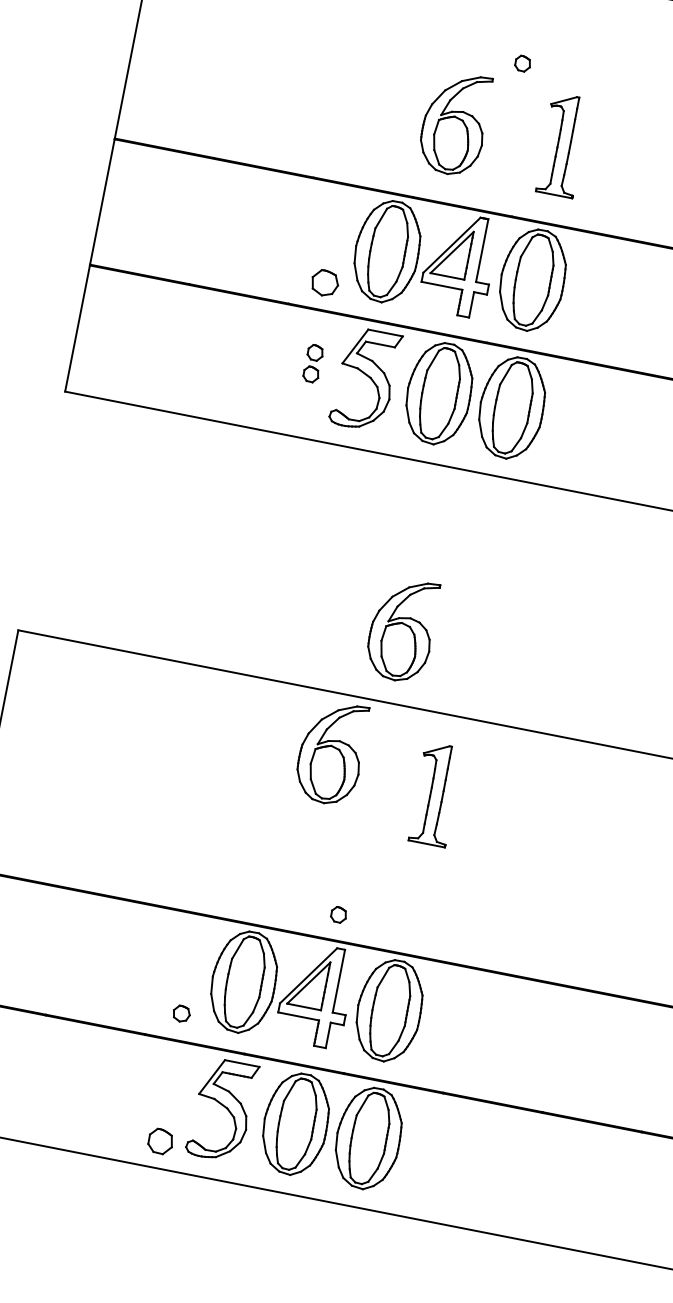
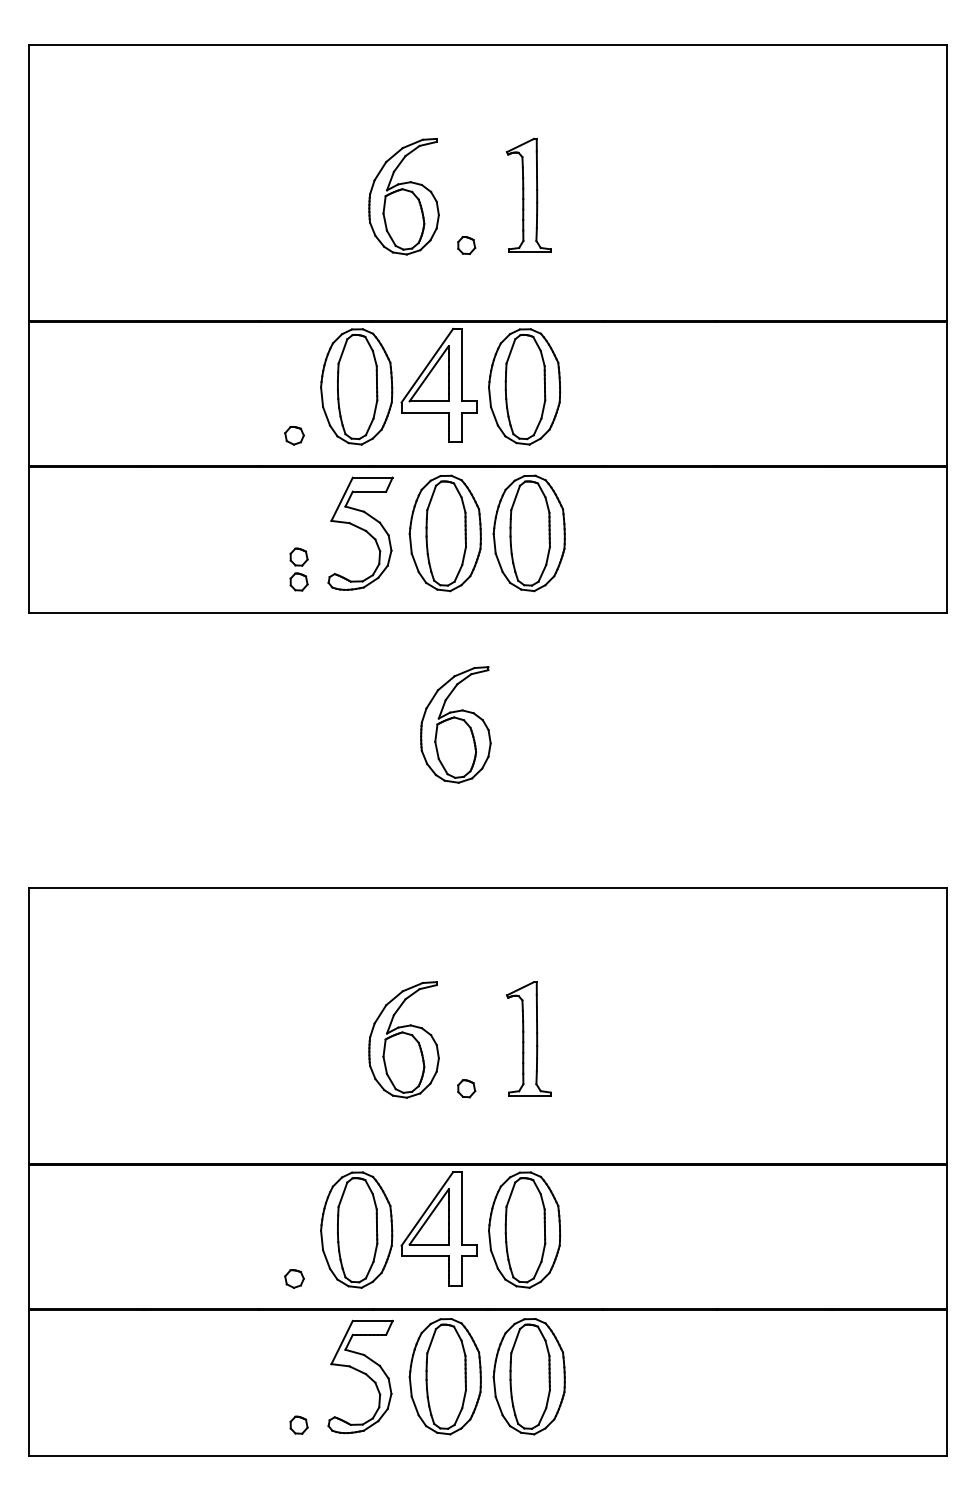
part: (522, 63) -> (466, 245), moved
part: (454, 123) -> (403, 196), moved
part: (562, 144) -> (528, 194), moved
part: (324, 283) -> (294, 435), size x0.62
part: (312, 363) -> (298, 569), moved
part: (401, 629) -> (455, 724), moved
part: (331, 752) -> (403, 1039), moved
part: (435, 794) -> (528, 1038), moved
part: (338, 914) -> (466, 1088), moved
part: (160, 1140) -> (298, 1424), size x0.62

